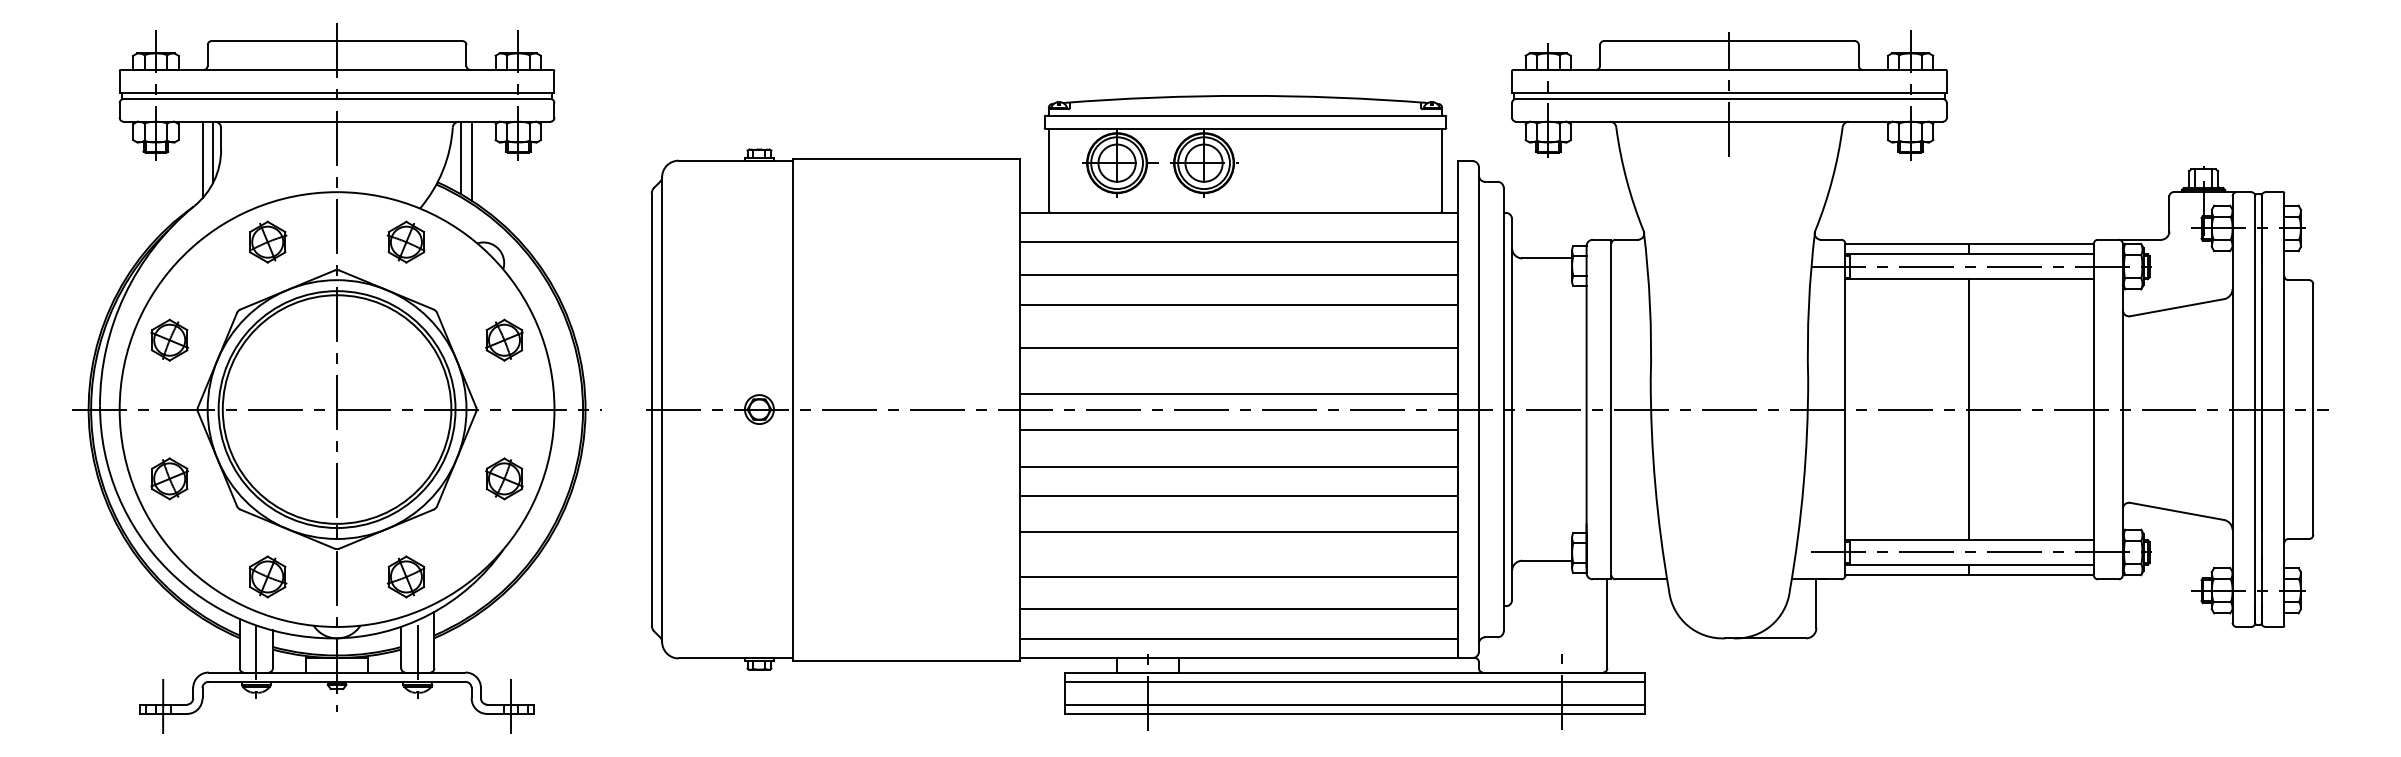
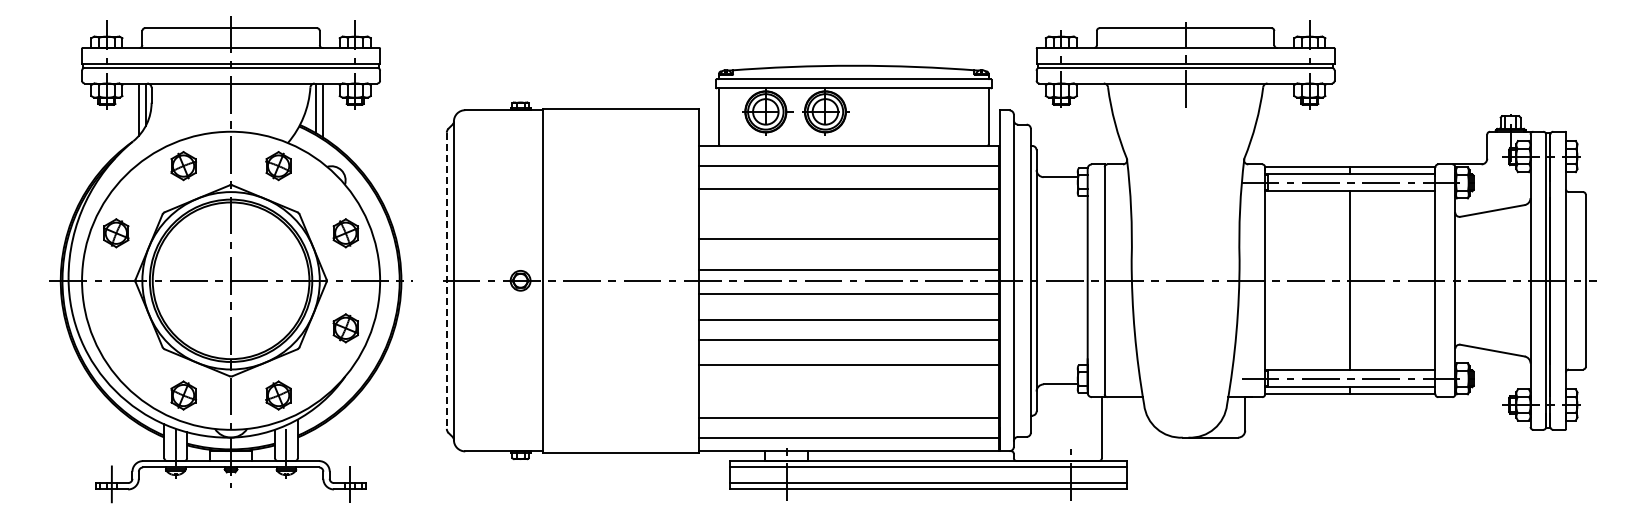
line: (1239, 305) -> (849, 209), removed
line: (651, 410) -> (446, 281), solid -> dashed
part: (169, 479) -> (116, 328), removed
line: (1239, 576) -> (849, 395), removed

